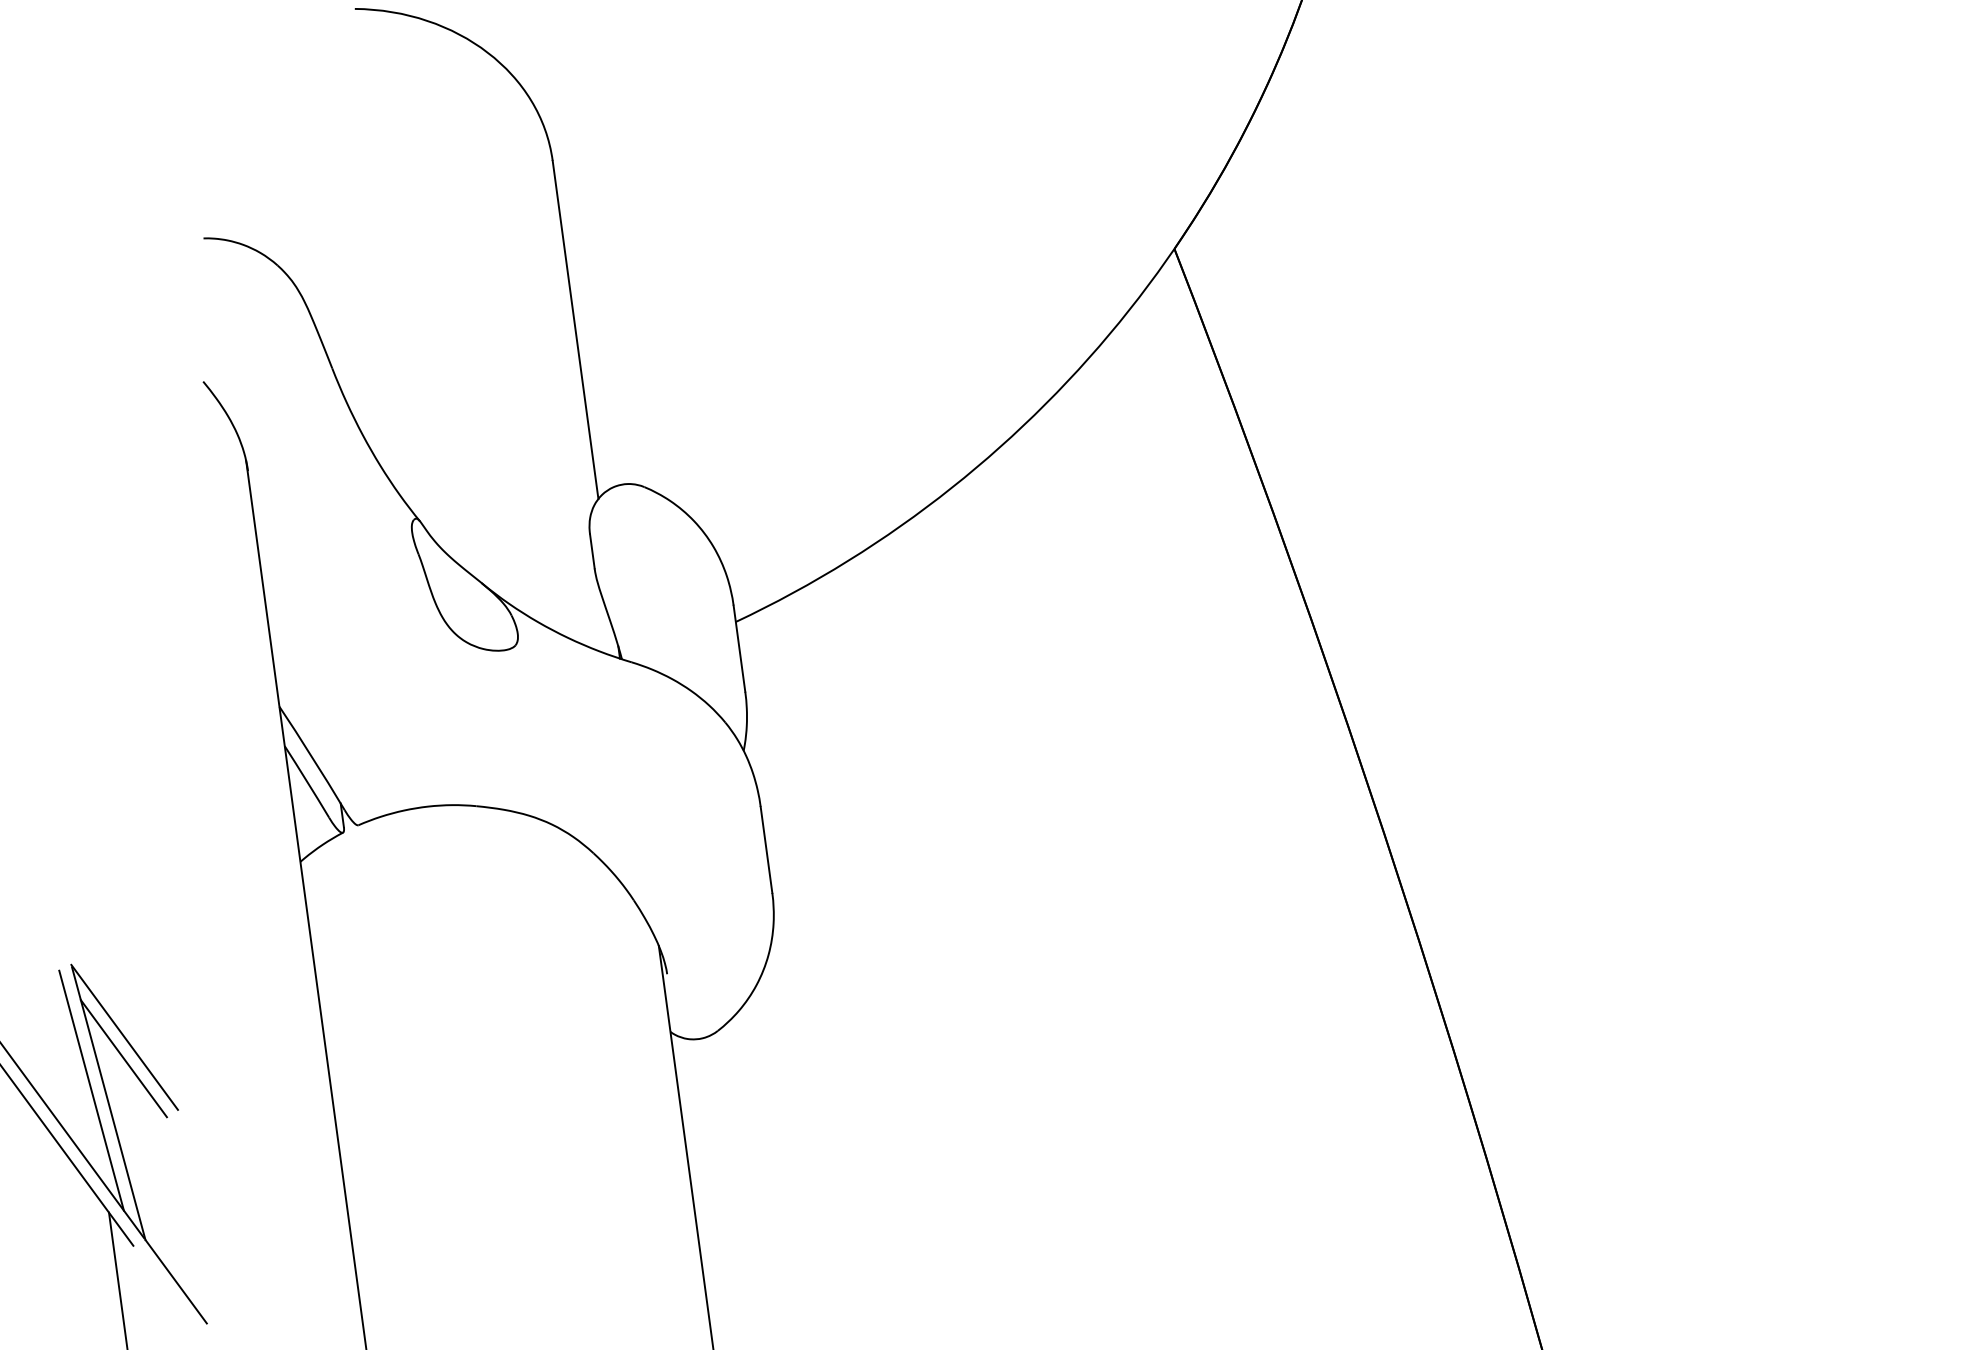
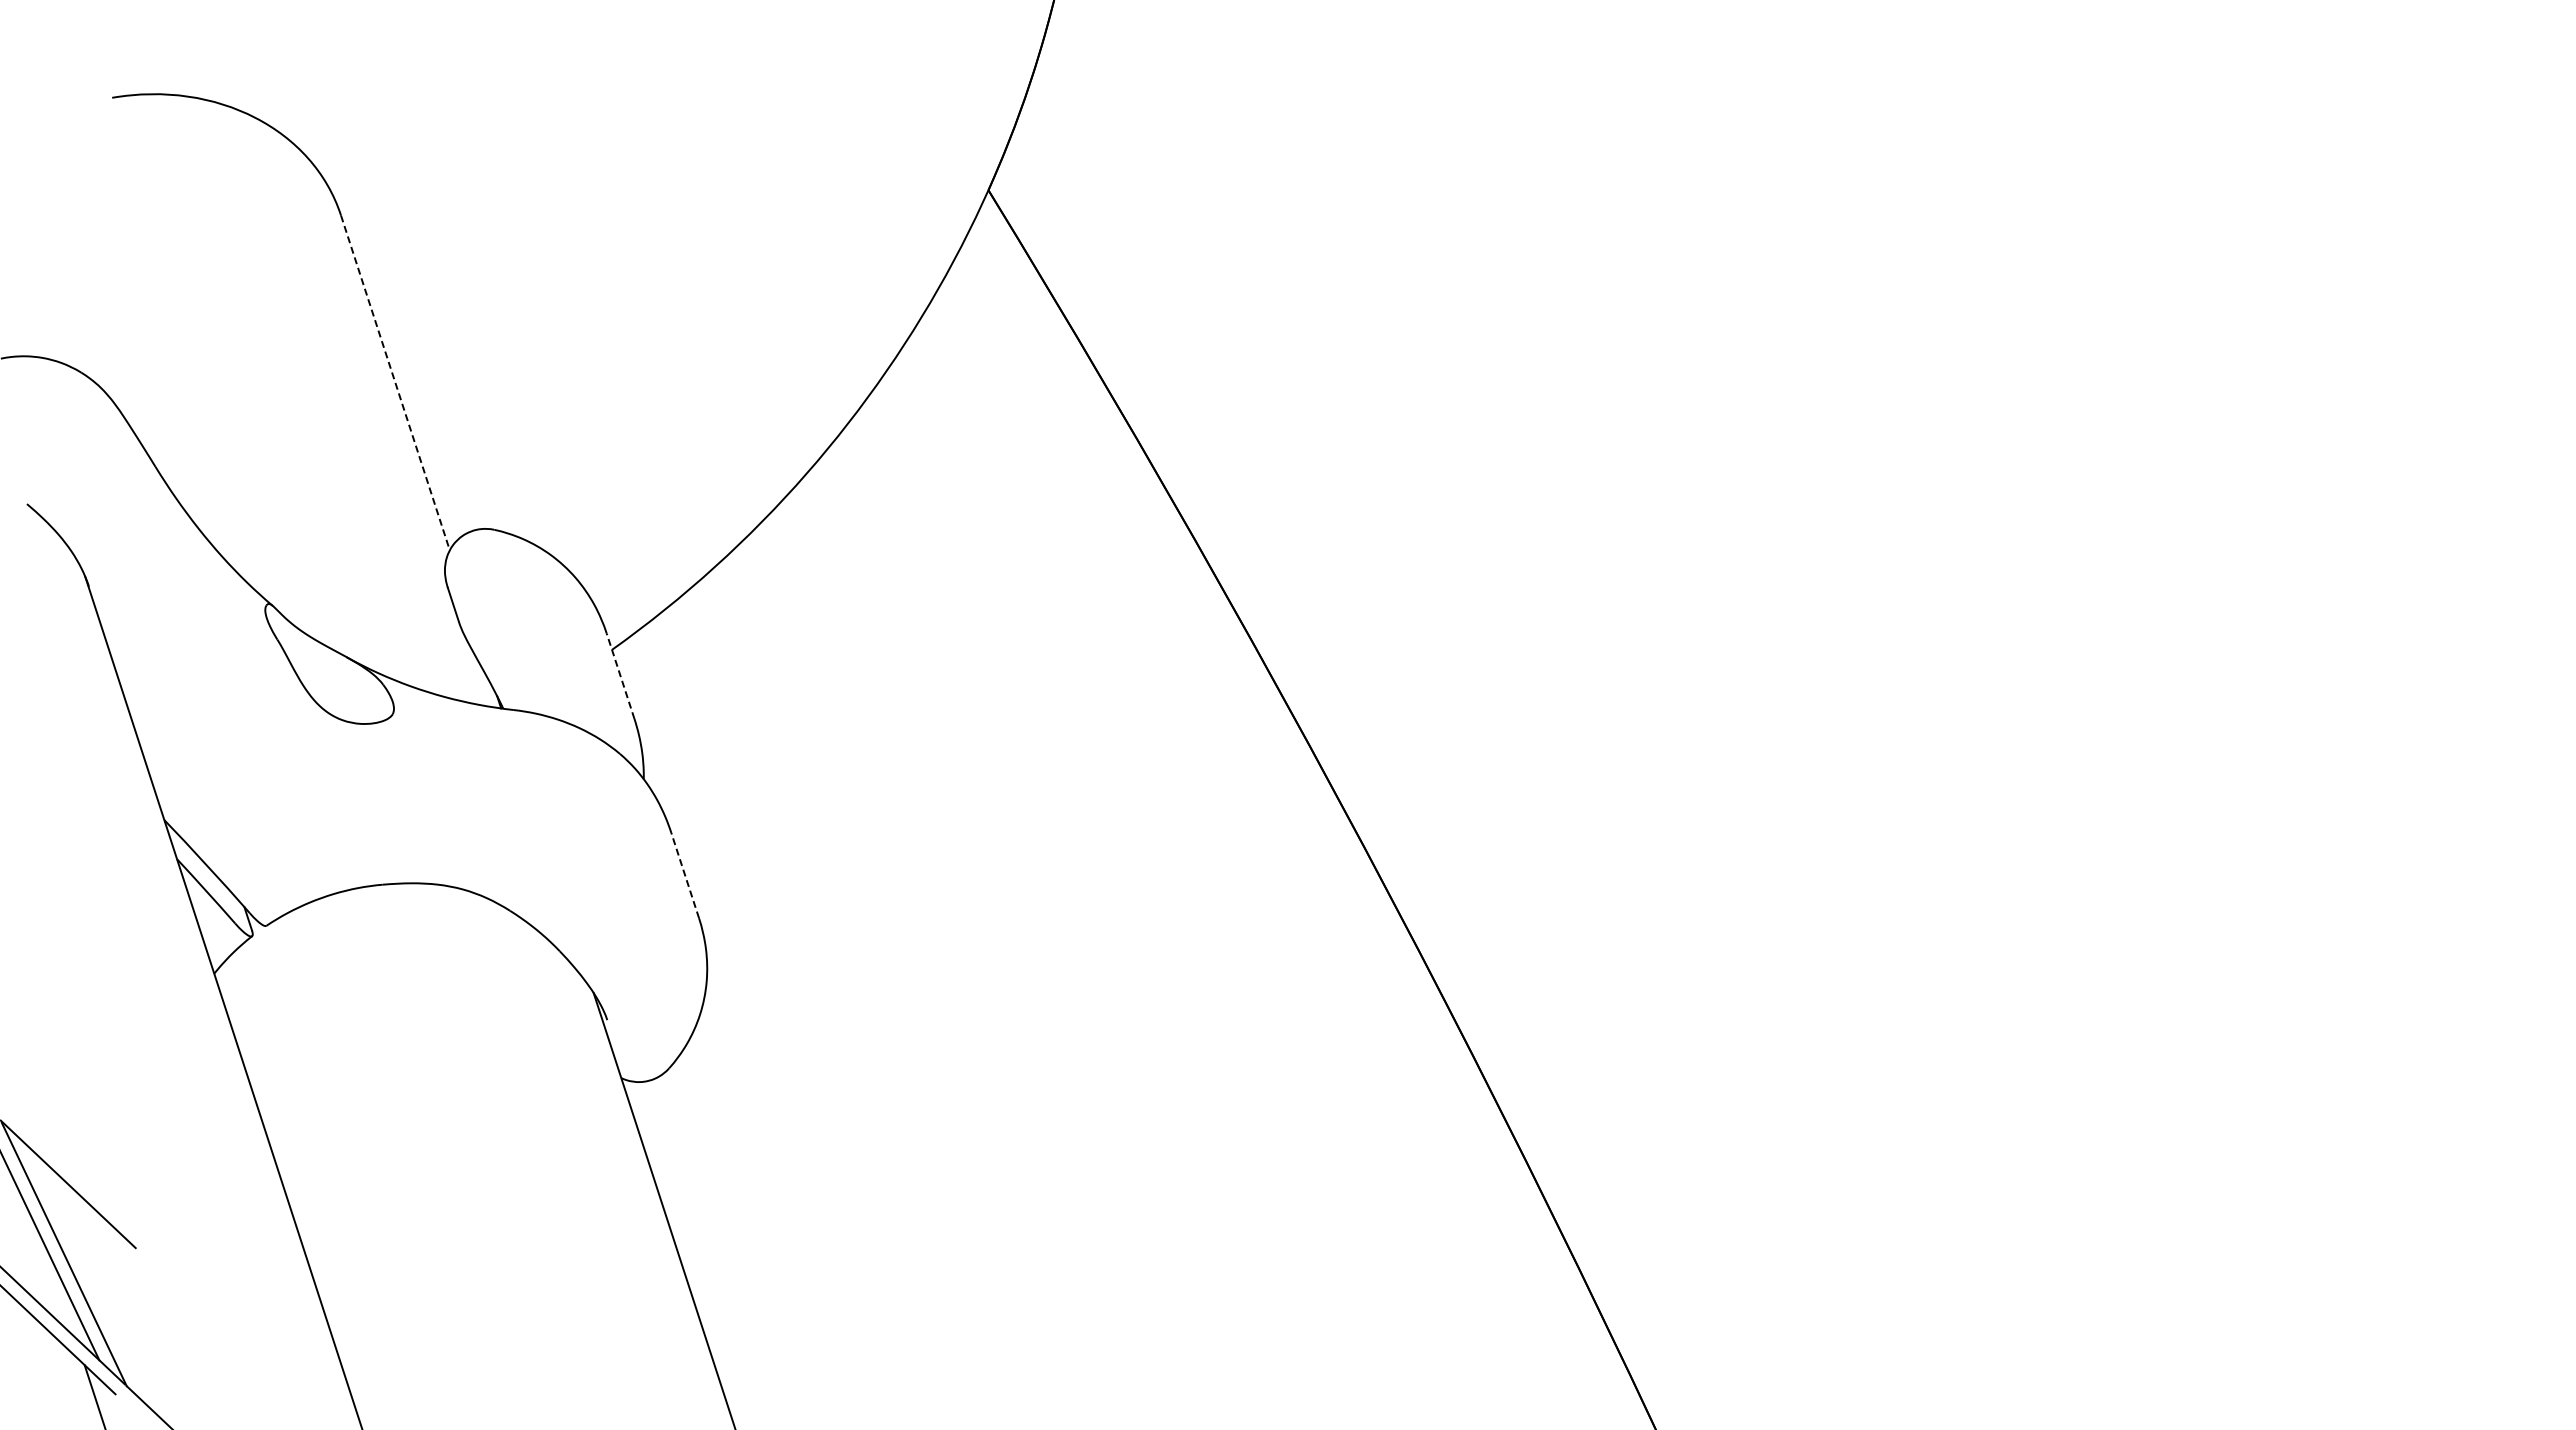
line: (575, 329) -> (395, 382), solid -> dashed
line: (739, 648) -> (620, 676), solid -> dashed
line: (766, 849) -> (685, 875), solid -> dashed
line: (123, 1057) -> (70, 1205), removed

